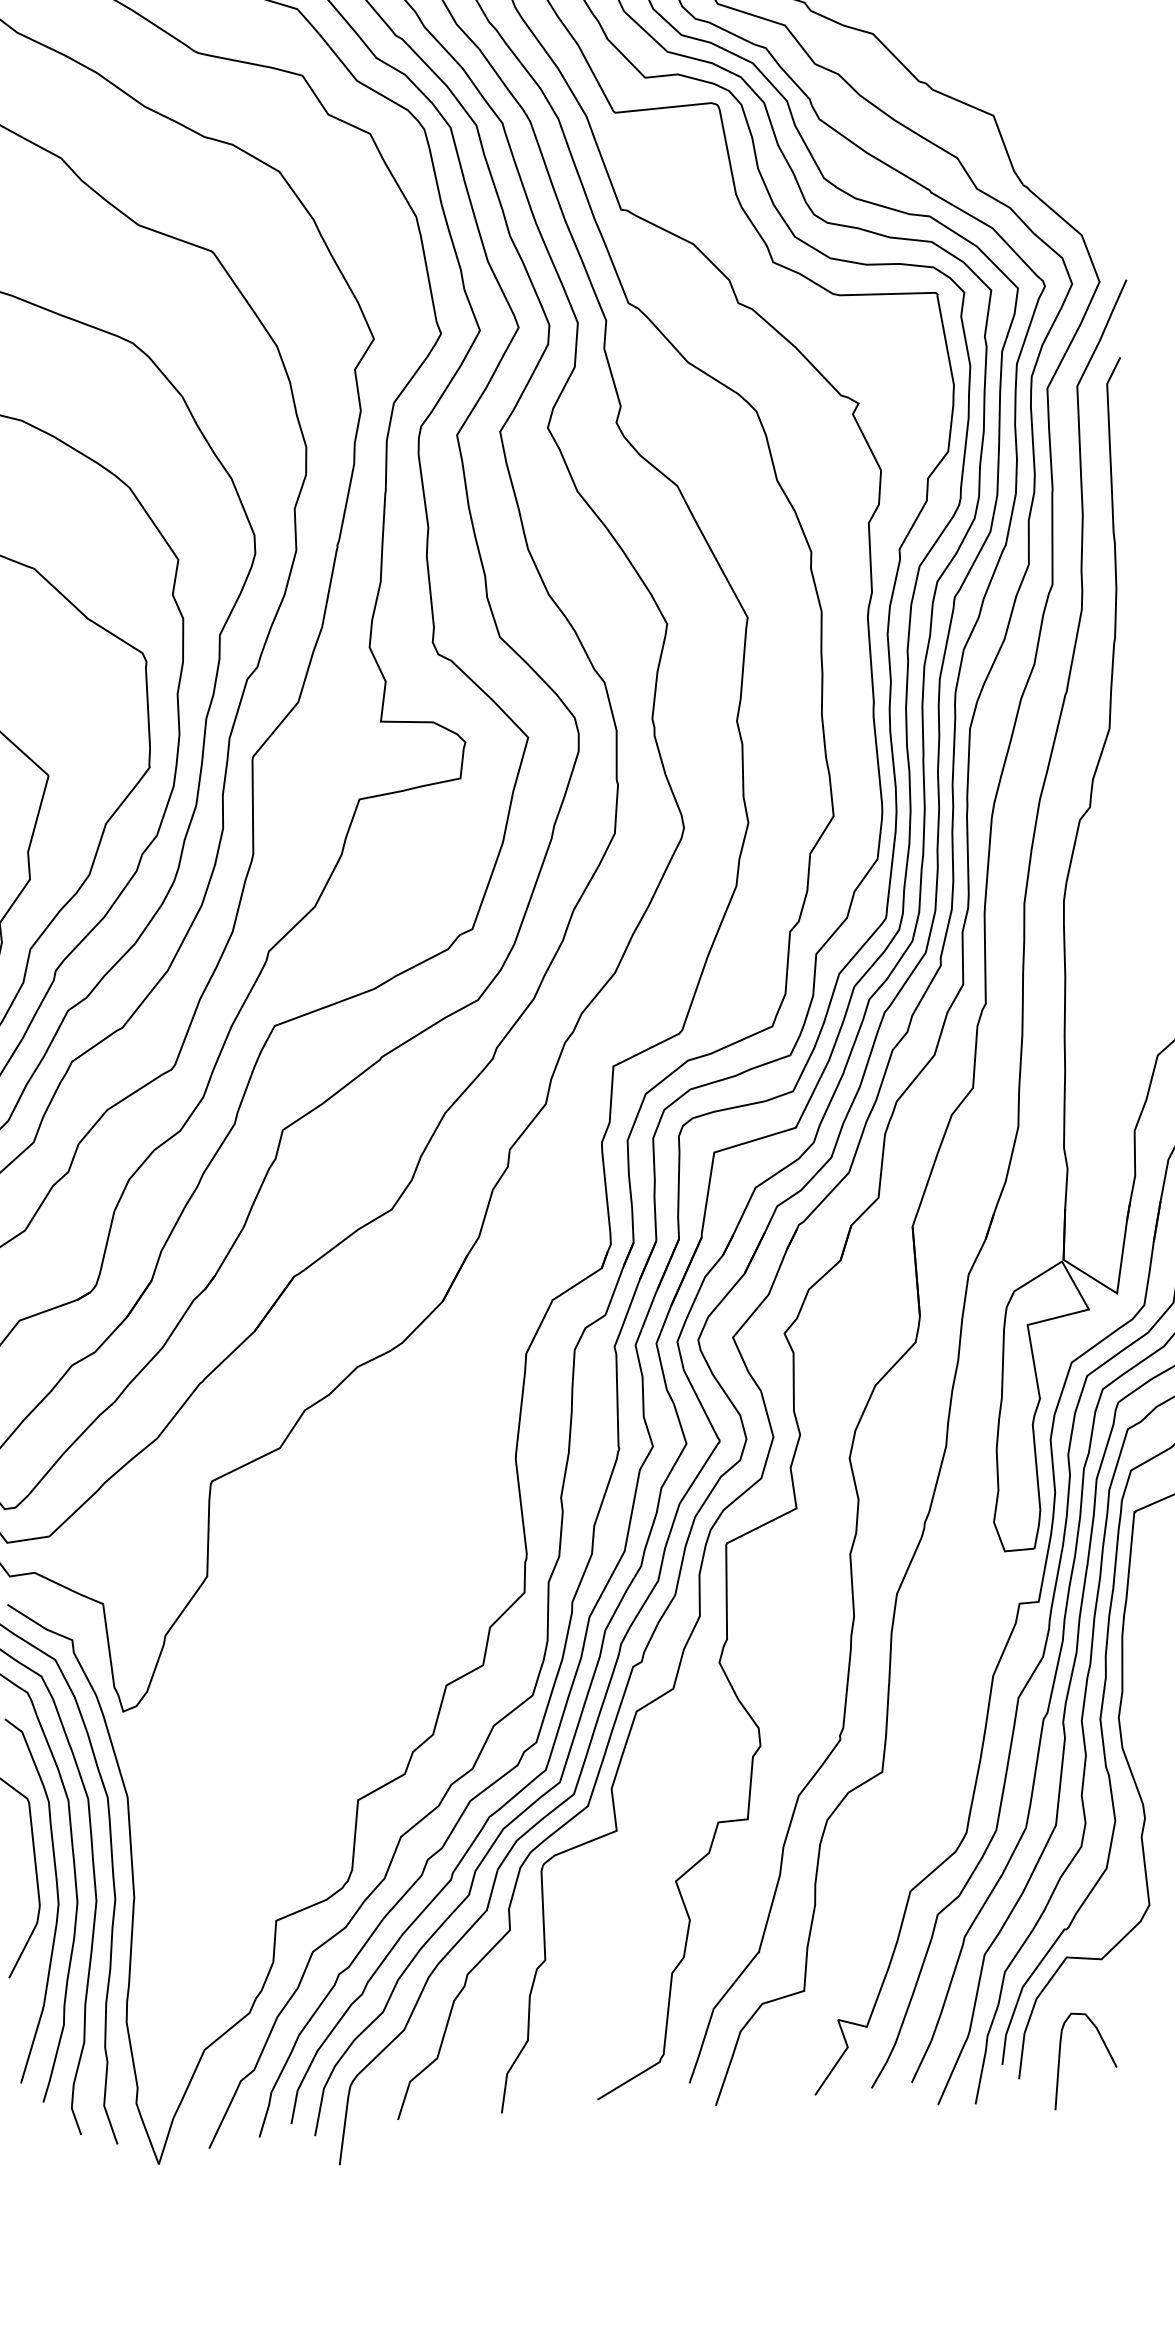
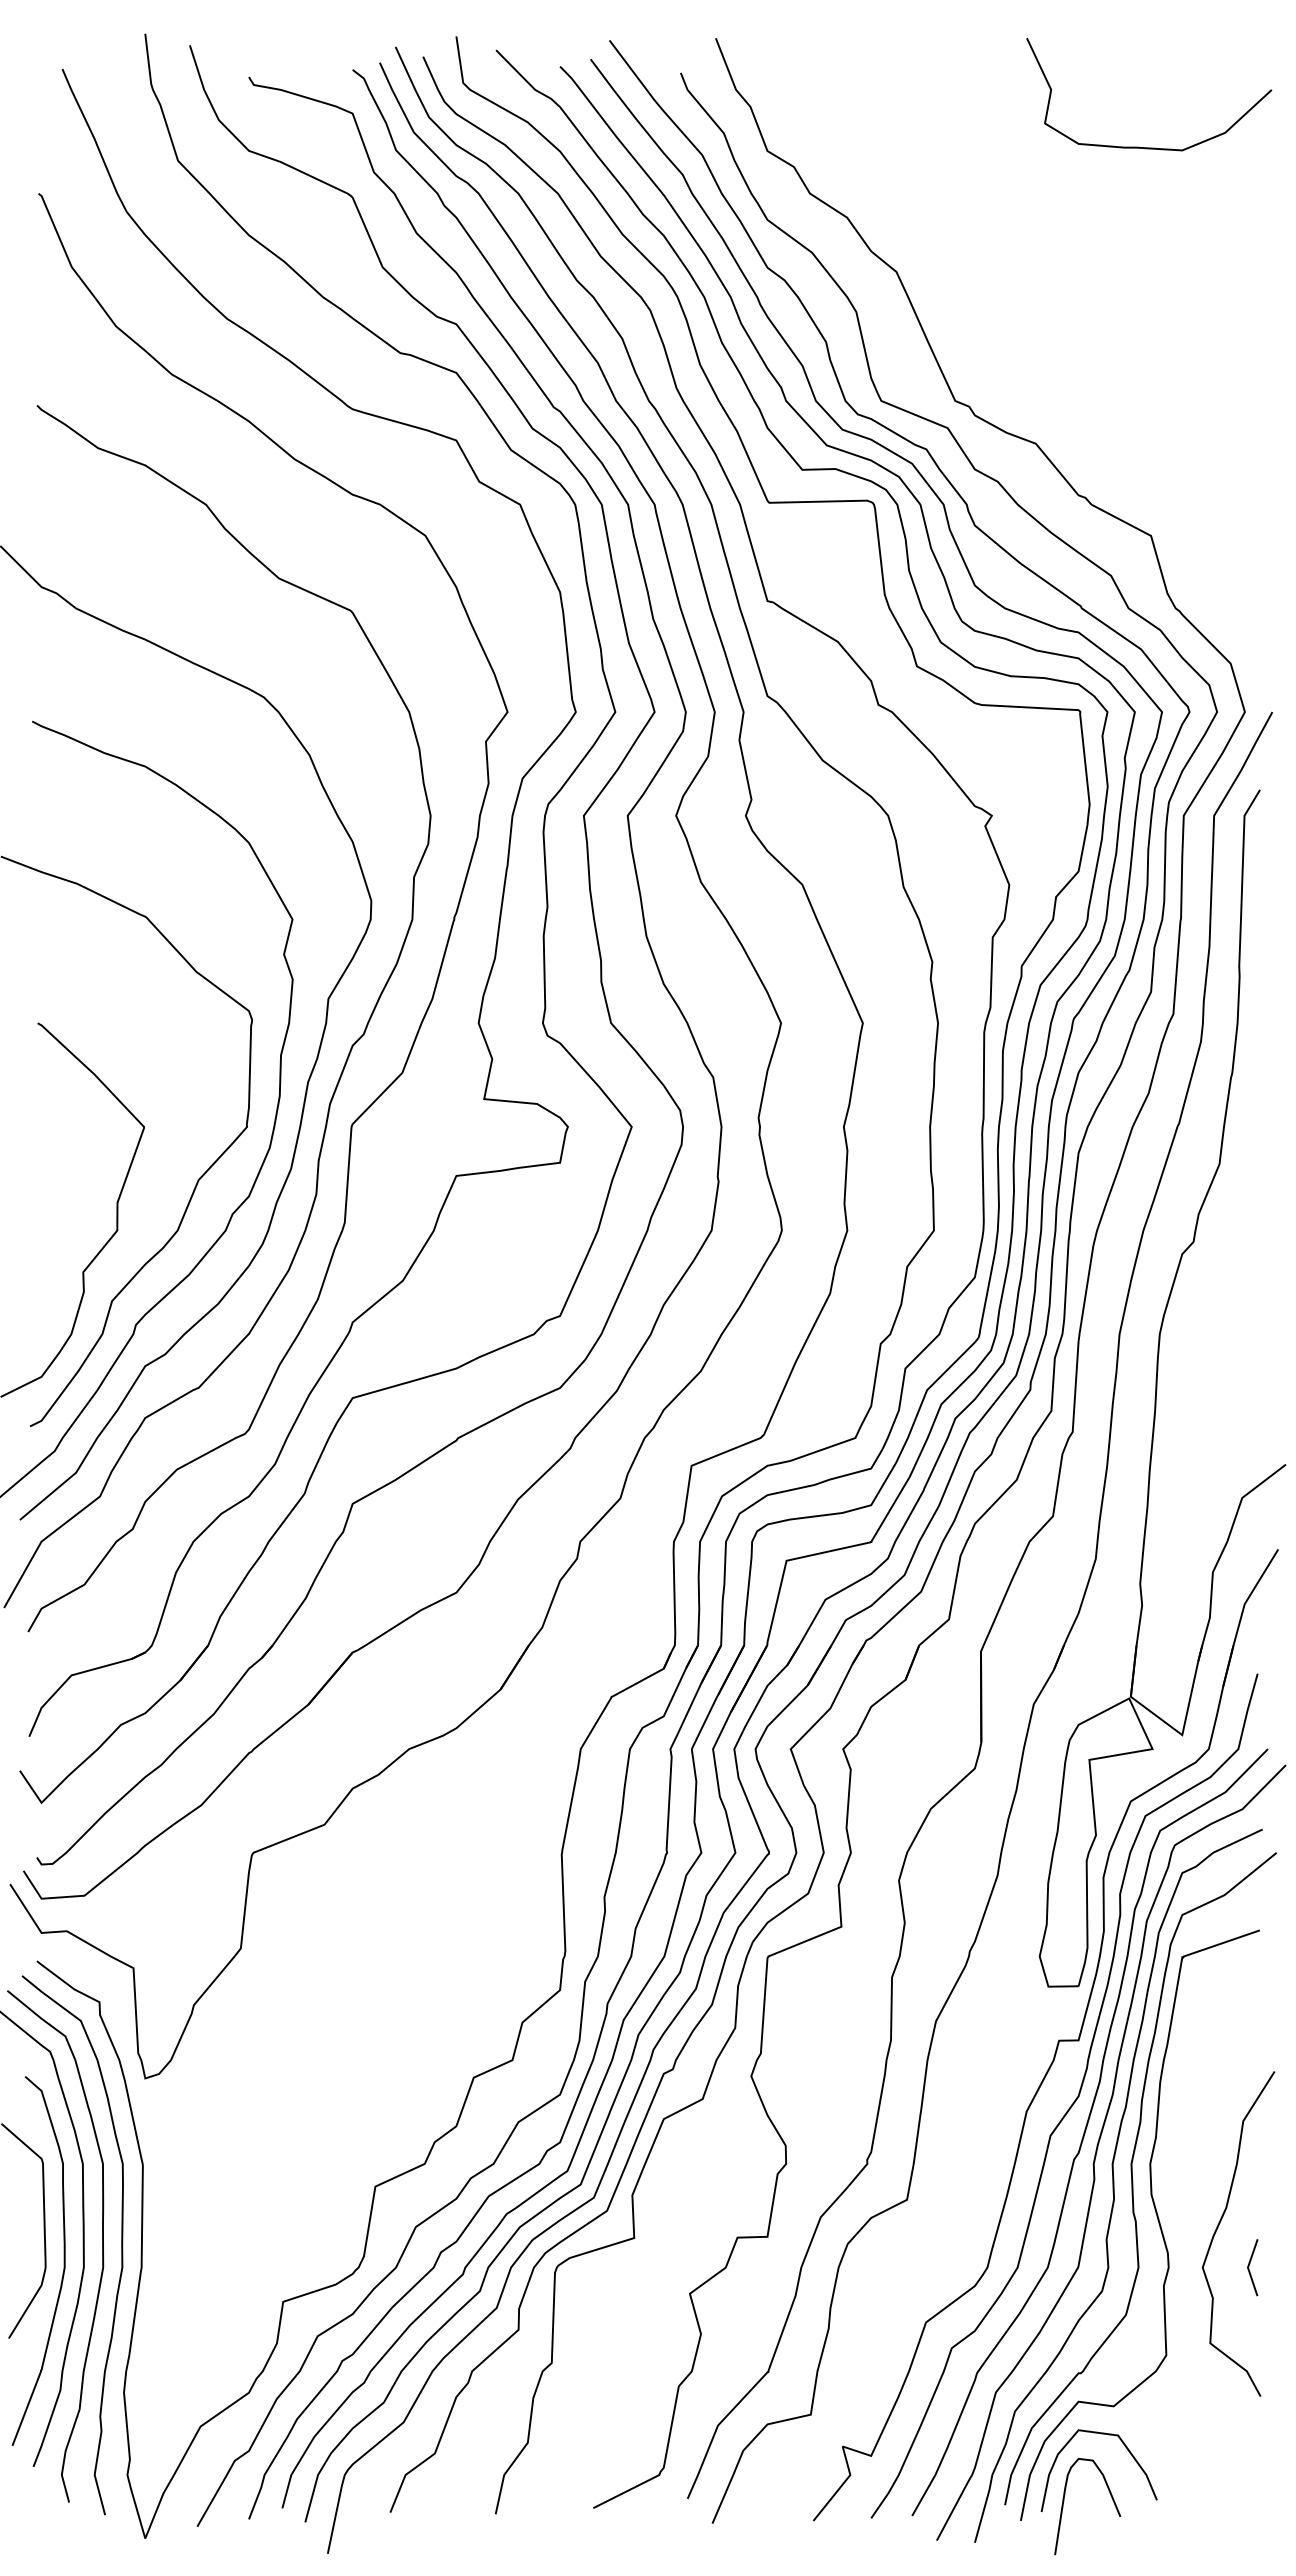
curve: (1118, 2001) -> (1127, 2450), added

